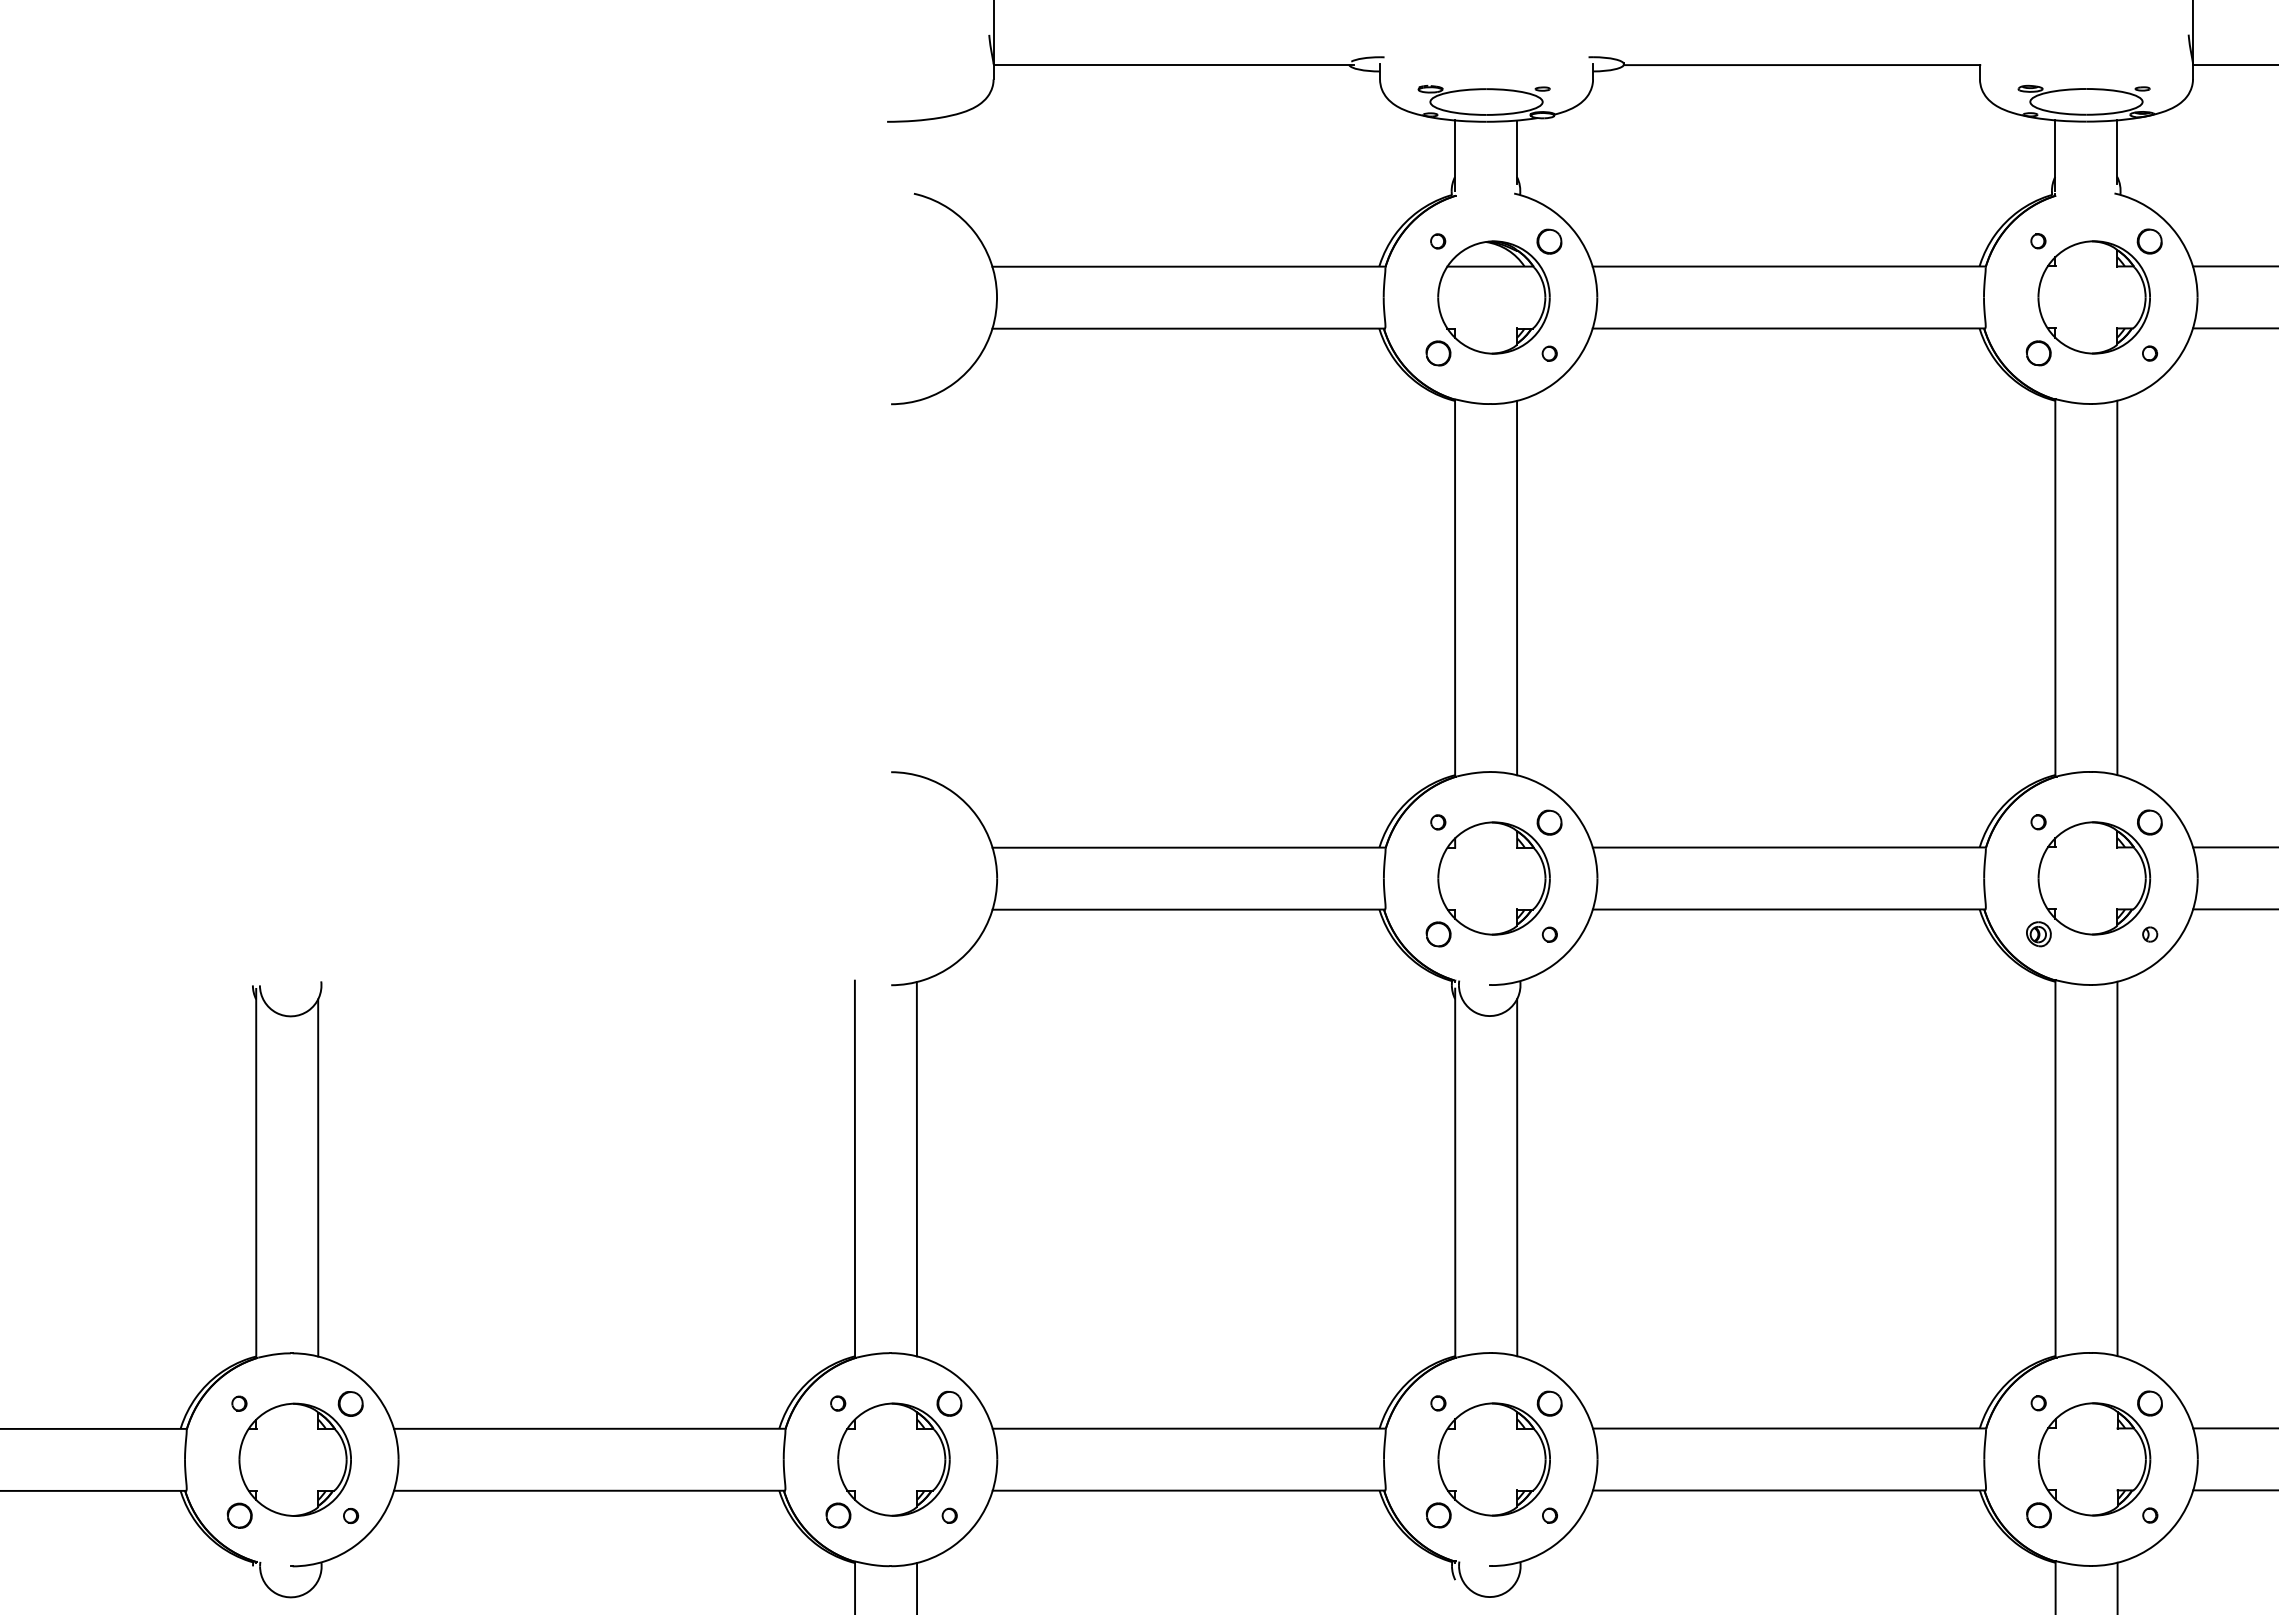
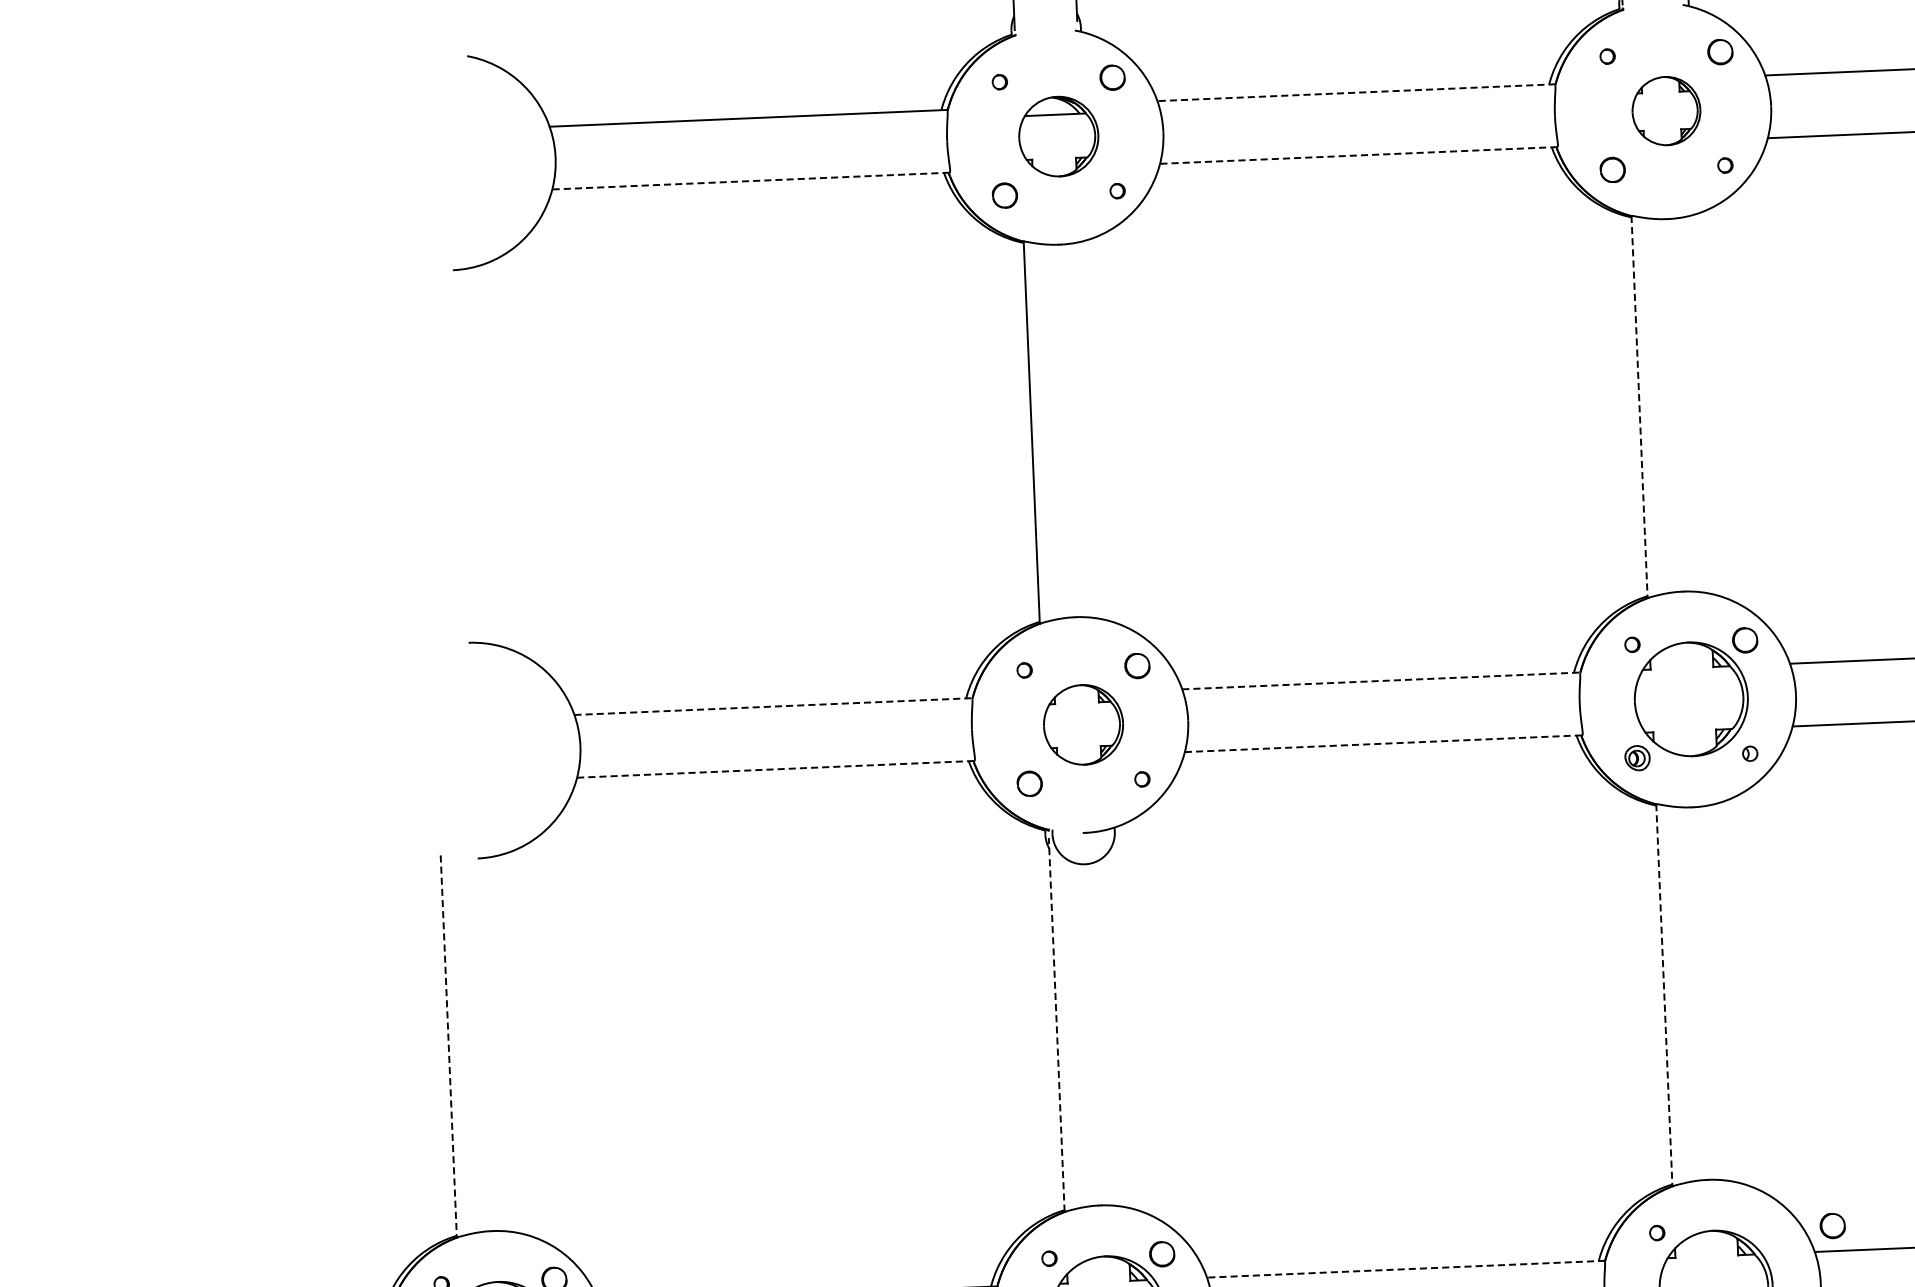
line: (1789, 266) -> (1356, 92), solid -> dashed
part: (1493, 297) -> (1058, 136), size x0.7
part: (2093, 297) -> (1665, 111), size x0.6
line: (1188, 328) -> (750, 180), solid -> dashed
line: (1788, 328) -> (1358, 155), solid -> dashed
line: (1517, 587) -> (1094, 429), removed
line: (2055, 587) -> (1639, 406), solid -> dashed
line: (2117, 587) -> (1702, 403), removed
line: (1189, 847) -> (773, 706), solid -> dashed
line: (1789, 847) -> (1381, 680), solid -> dashed
part: (1493, 878) -> (1082, 724), size x0.7
line: (1189, 909) -> (776, 769), solid -> dashed
line: (1789, 909) -> (1383, 743), solid -> dashed
line: (2055, 1168) -> (1664, 994), solid -> dashed
line: (2117, 1168) -> (1727, 992), removed
line: (854, 1169) -> (448, 1046), solid -> dashed
line: (916, 1169) -> (511, 1044), removed
line: (1455, 1172) -> (1056, 1024), solid -> dashed
line: (1517, 1177) -> (1119, 1026), removed
part: (2149, 1403) -> (1832, 1225), moved
line: (1789, 1428) -> (1406, 1269), solid -> dashed

